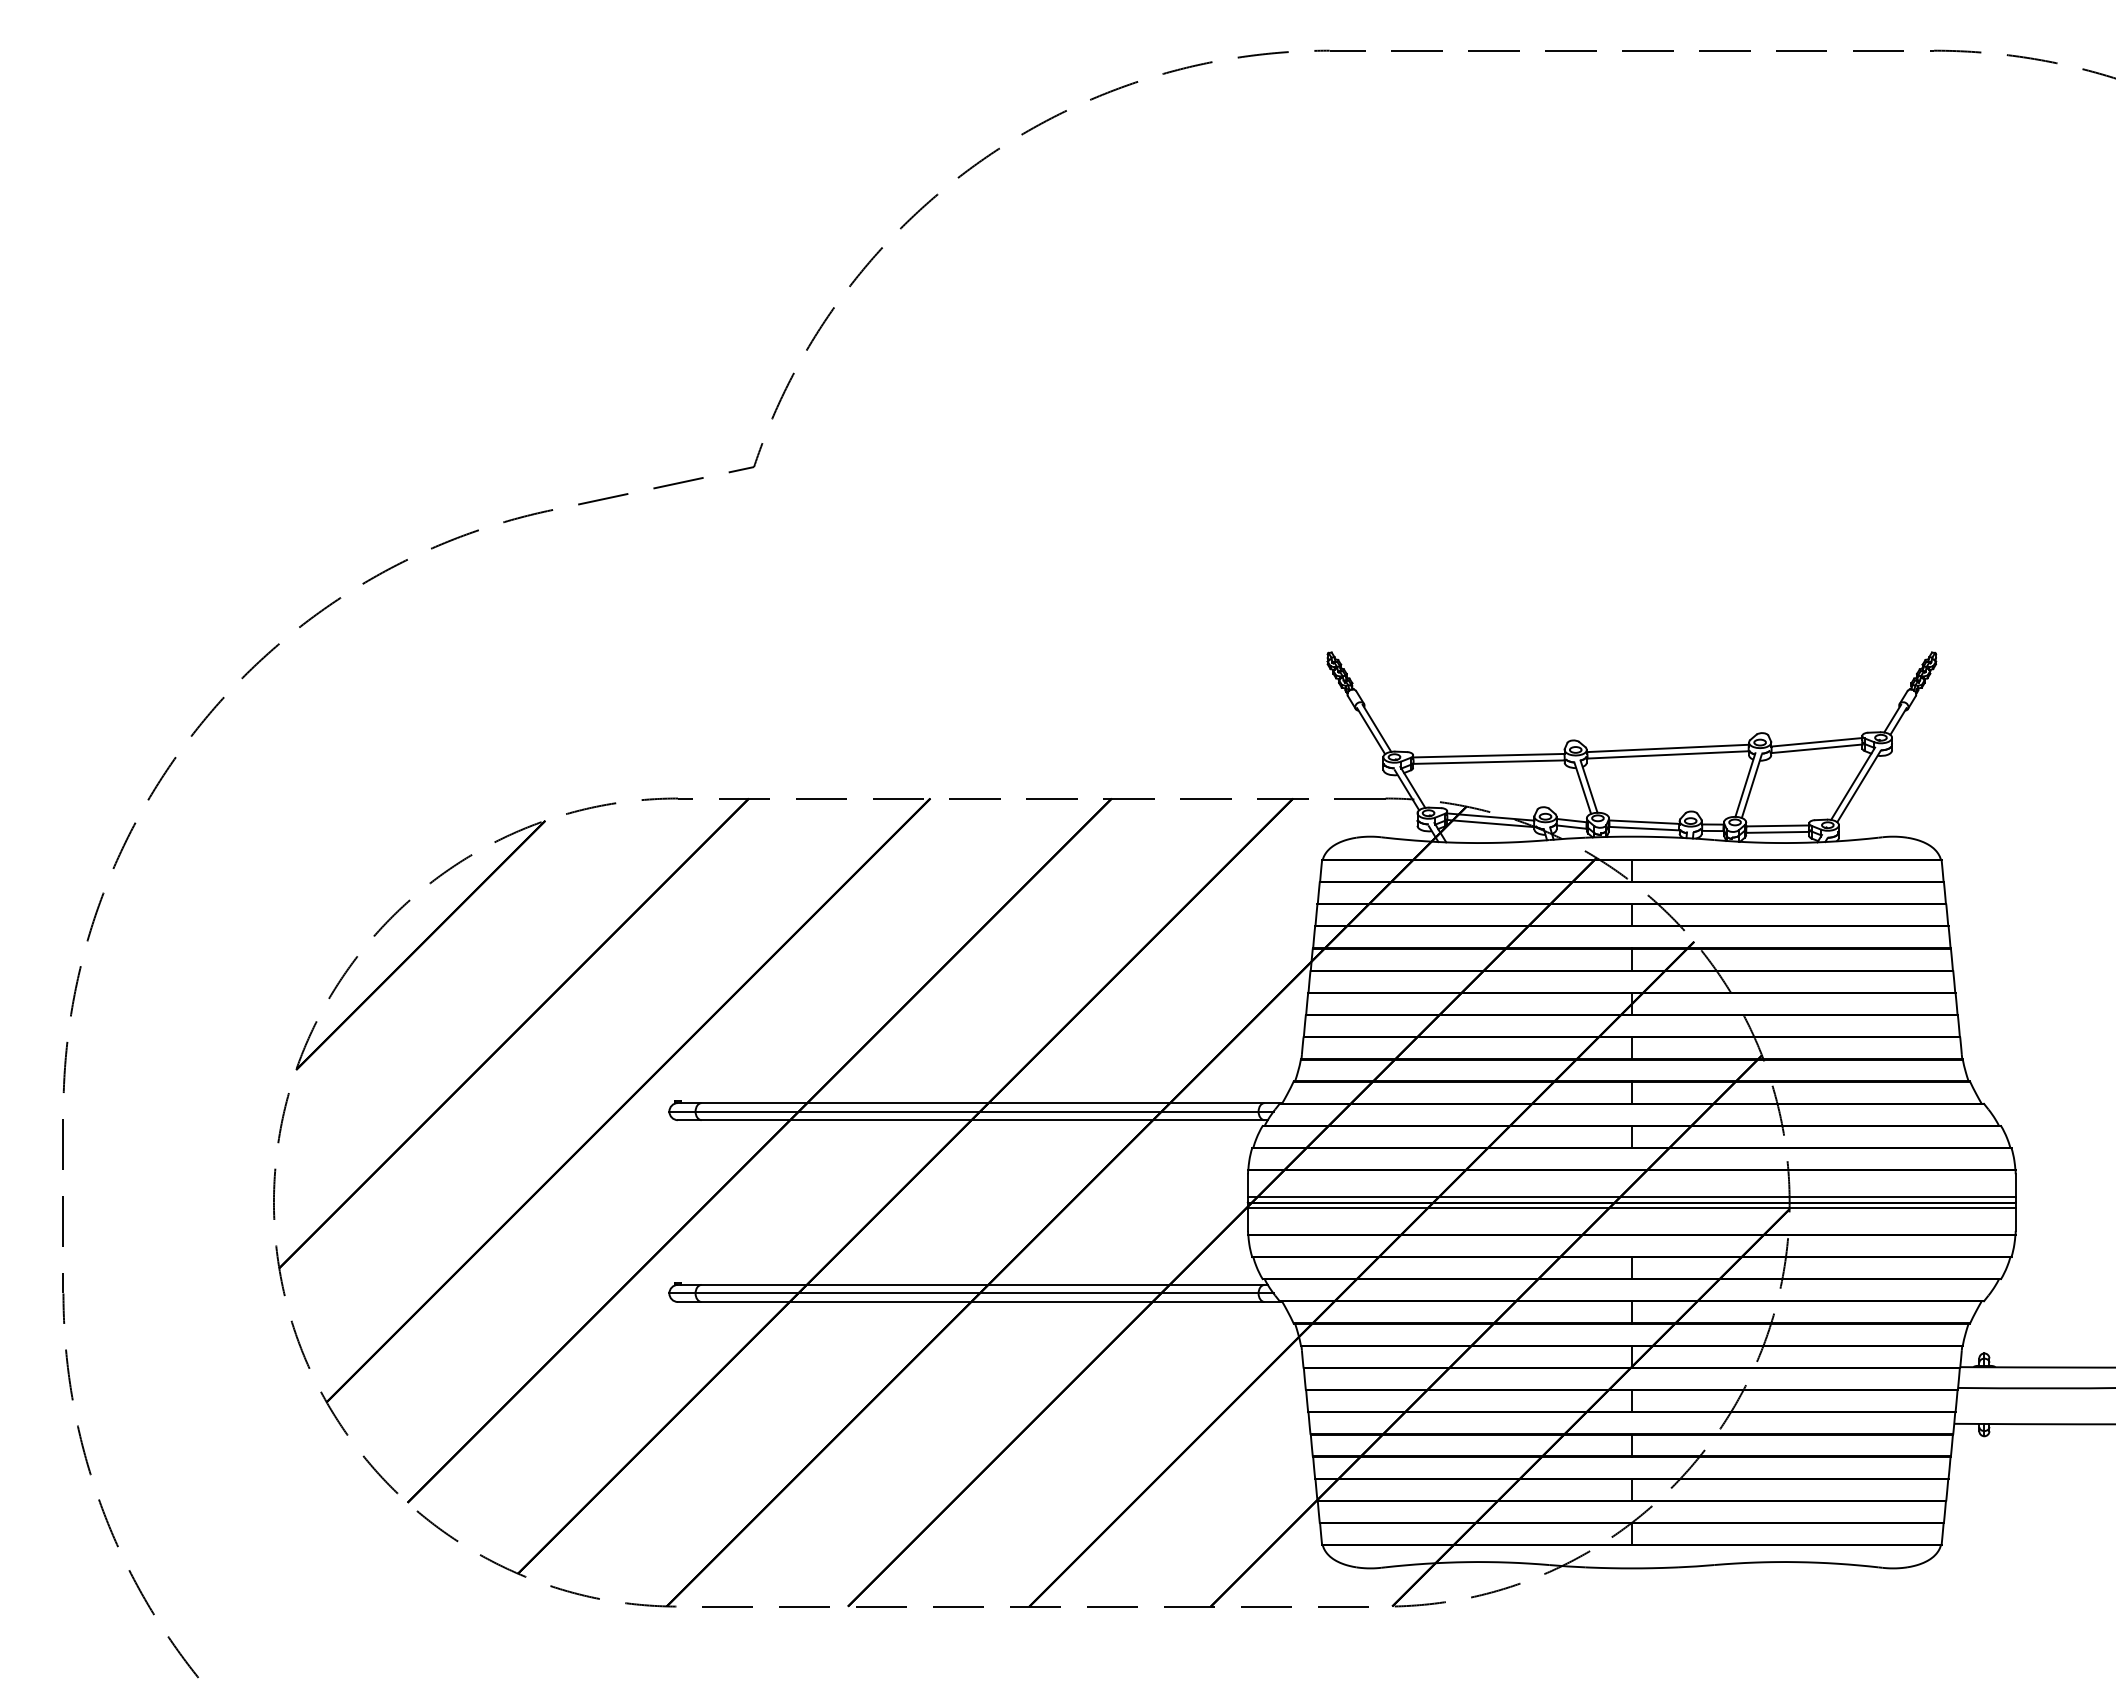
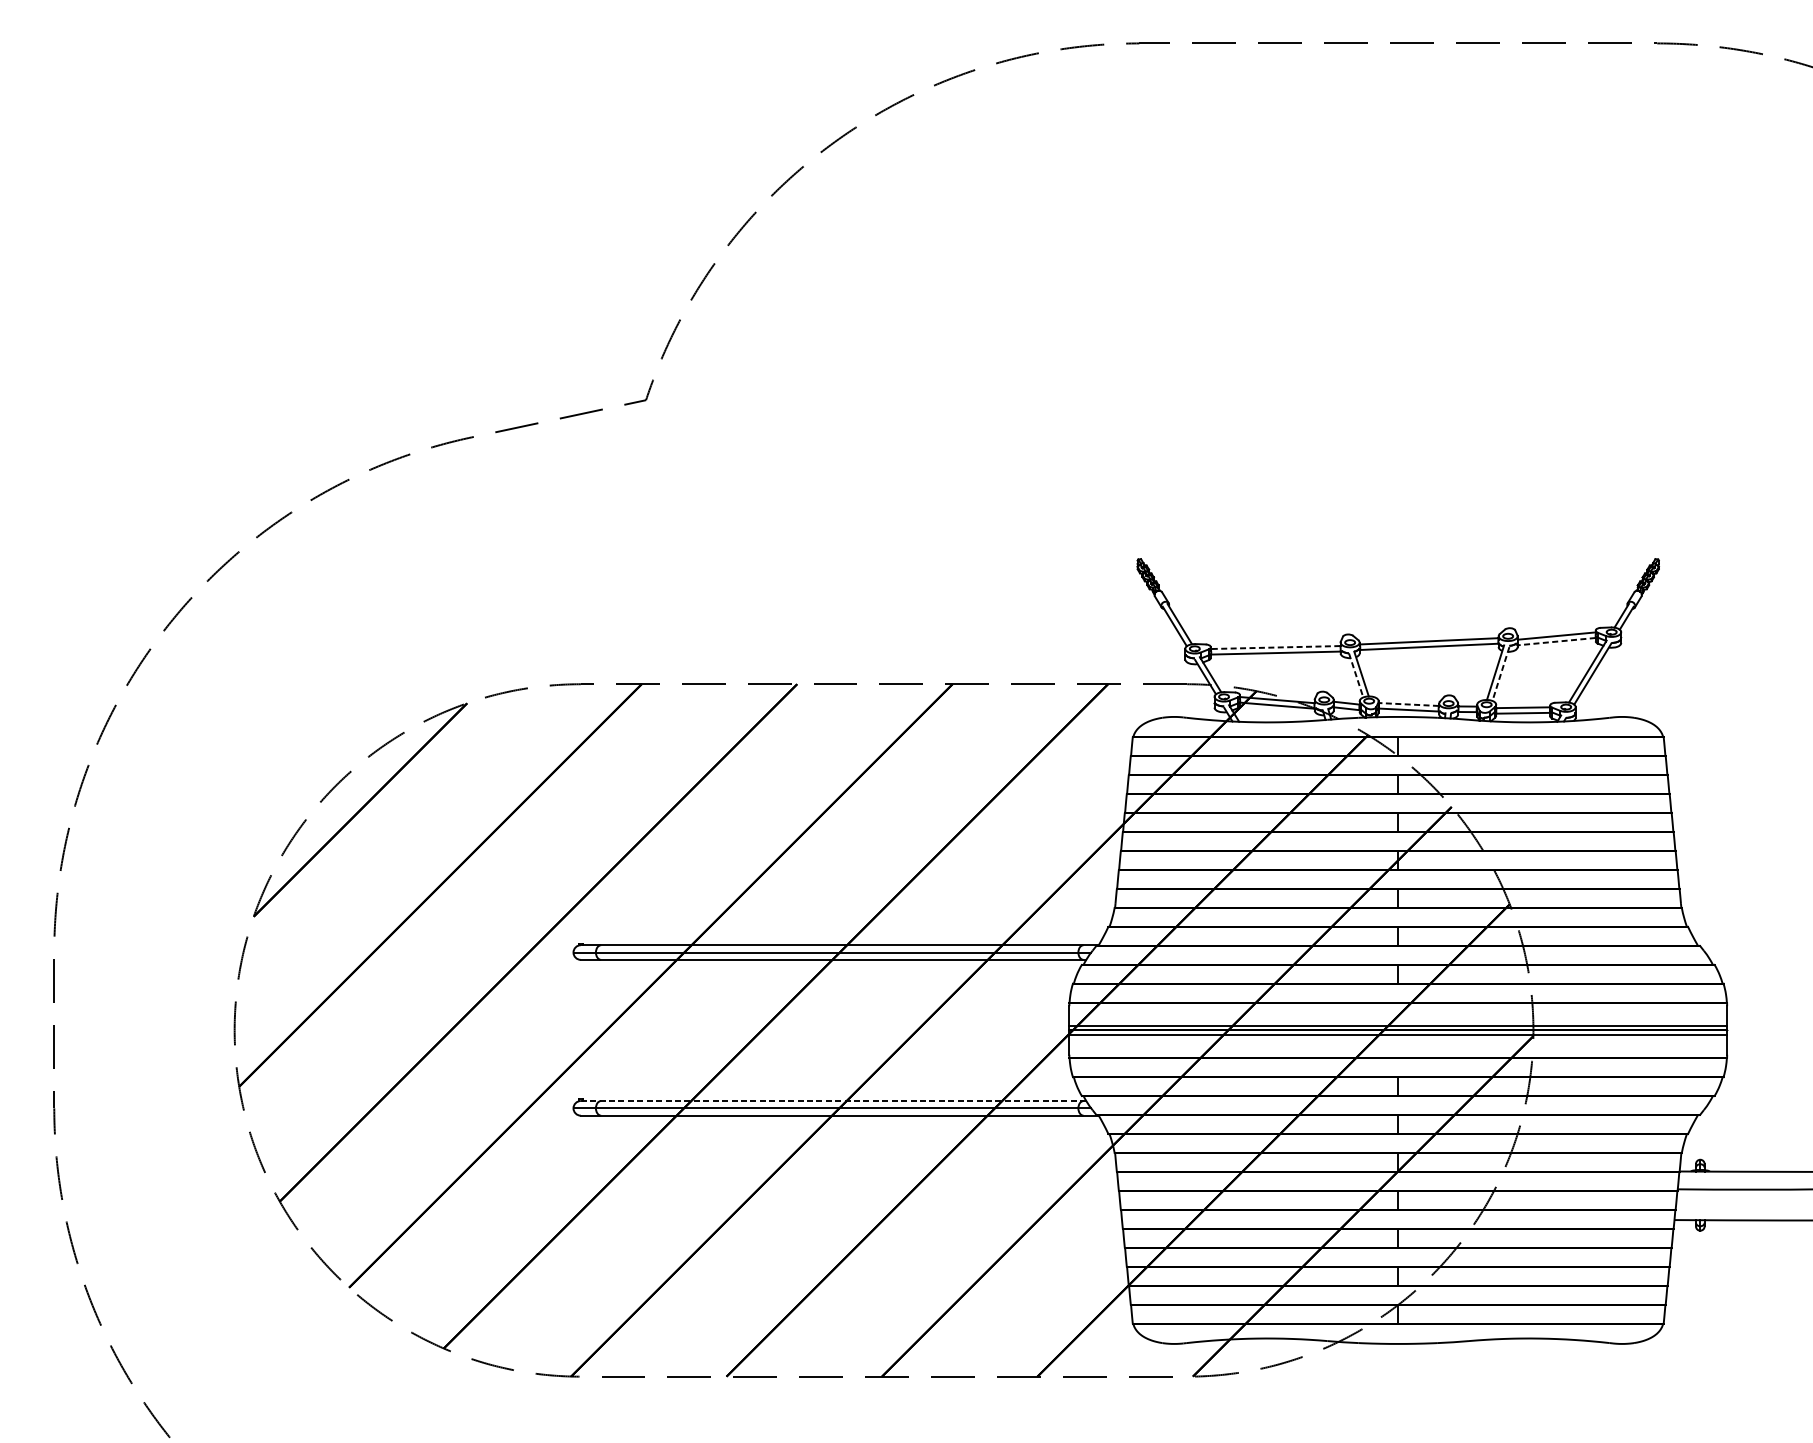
line: (1816, 748) -> (1556, 641), solid -> dashed
line: (1488, 755) -> (1275, 647), solid -> dashed
line: (1751, 786) -> (1500, 673), solid -> dashed
line: (1582, 788) -> (1355, 675), solid -> dashed
line: (1643, 822) -> (1408, 704), solid -> dashed
line: (972, 1284) -> (833, 1100), solid -> dashed

